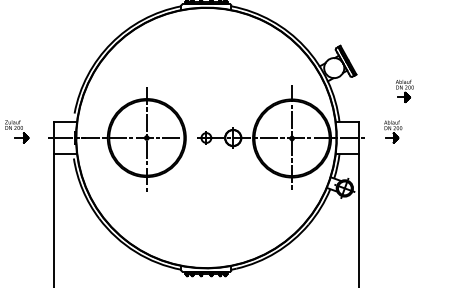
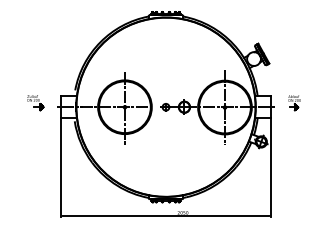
part: (404, 91) -> (302, 75), removed

